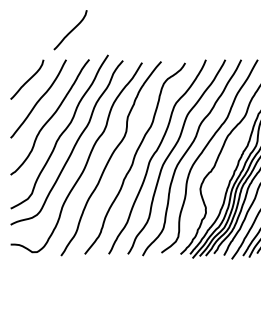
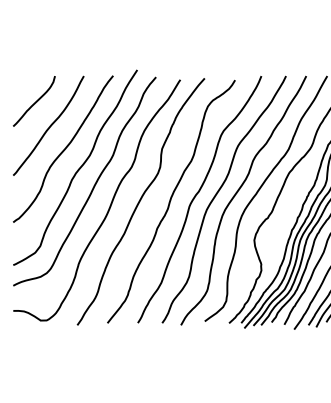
curve: (71, 30) -> (90, 38), removed

